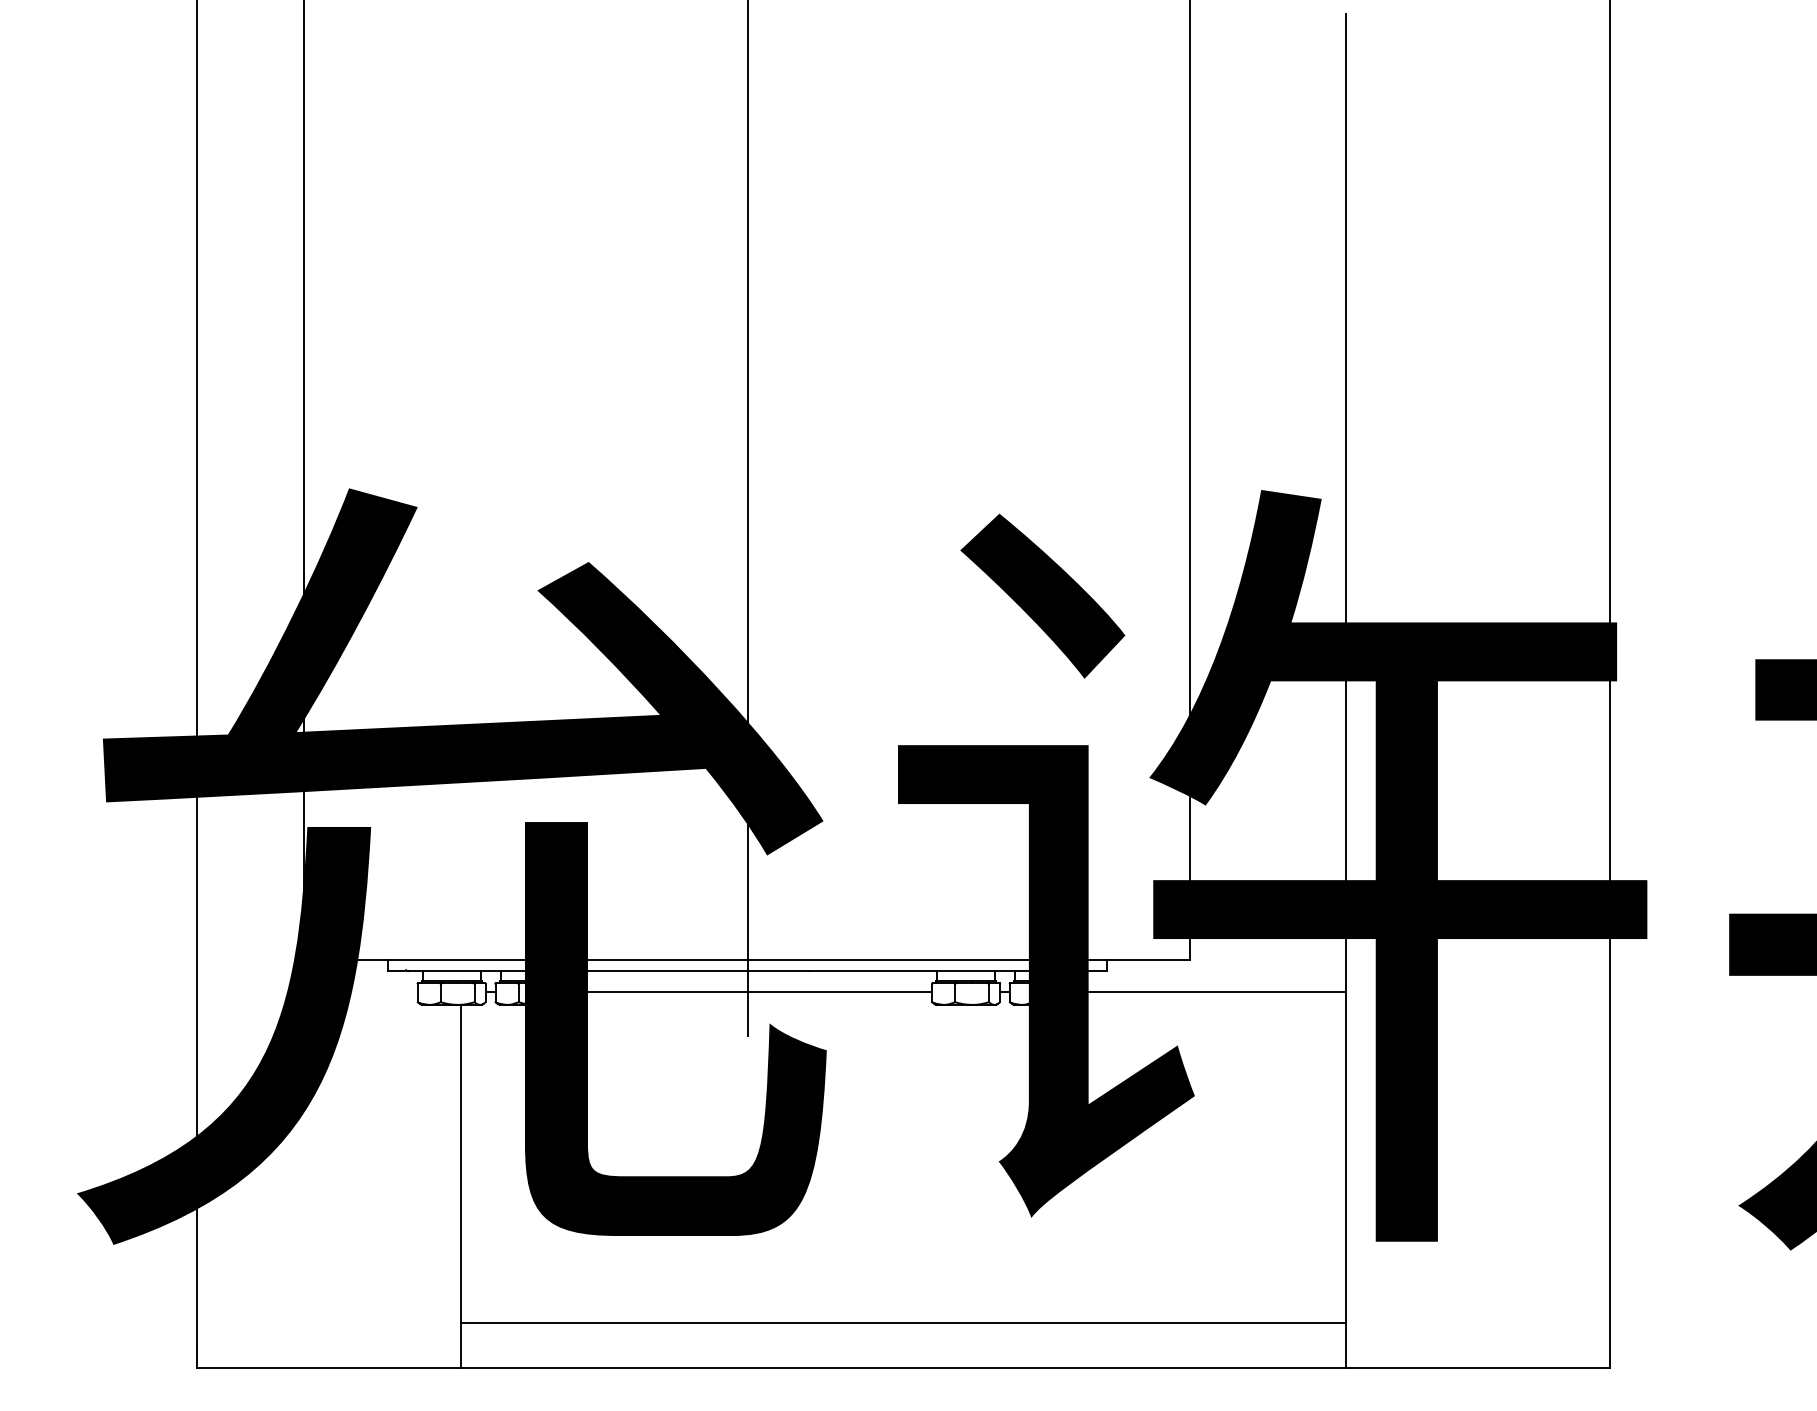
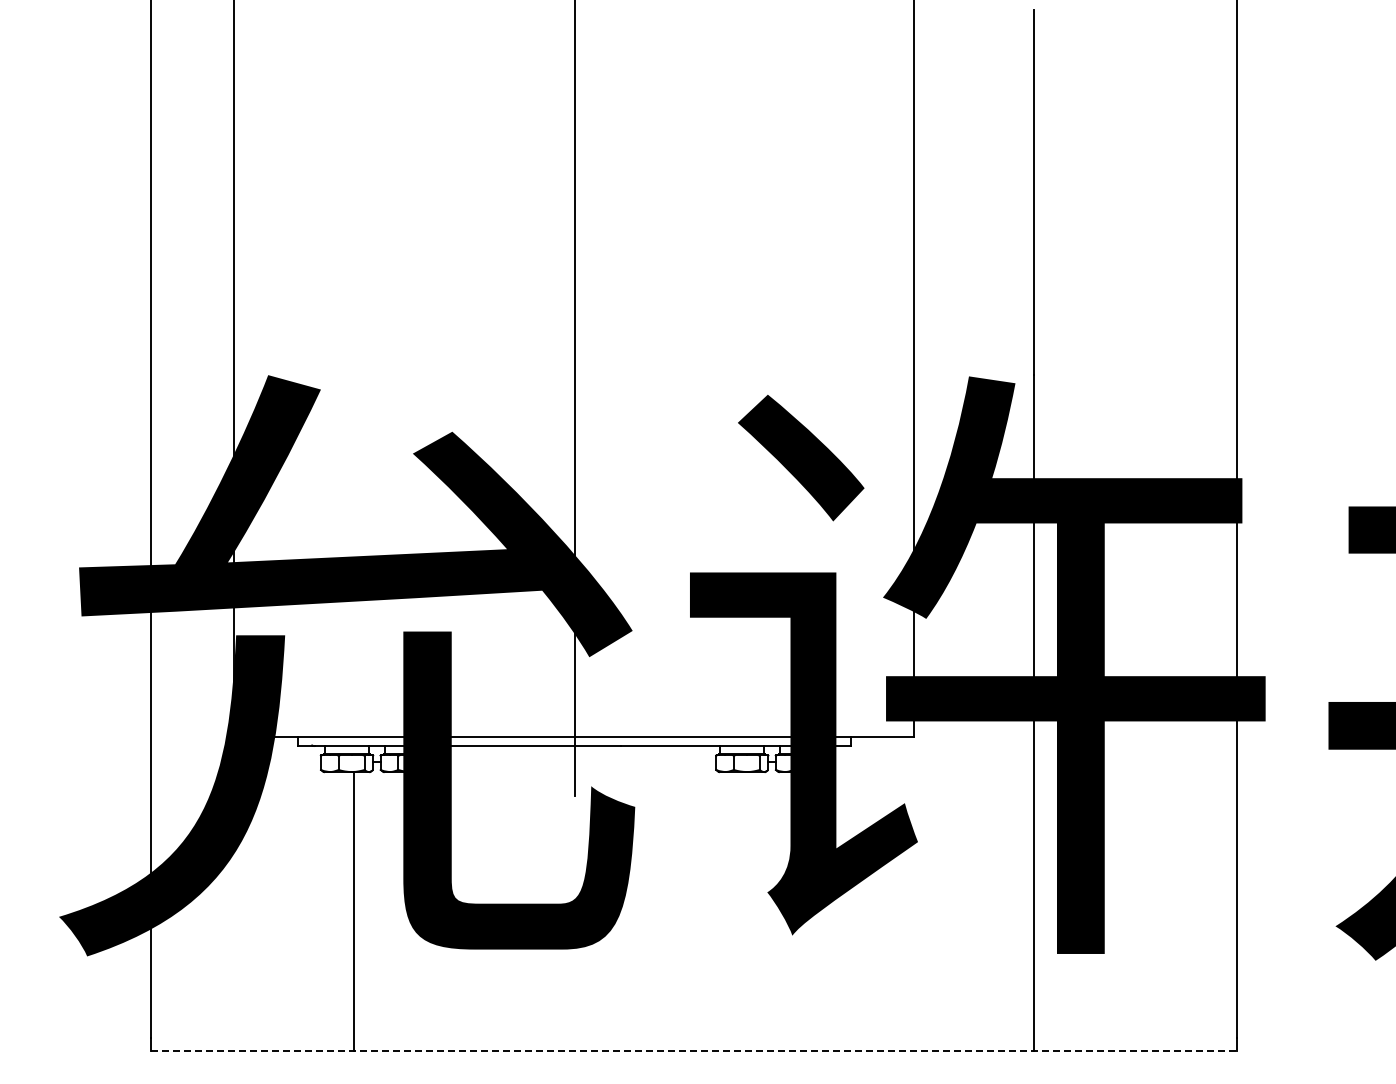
line: (747, 991) -> (574, 761), removed
line: (1211, 991) -> (930, 761), removed
line: (902, 1323) -> (693, 1016), removed
line: (903, 1368) -> (694, 1051), solid -> dashed

